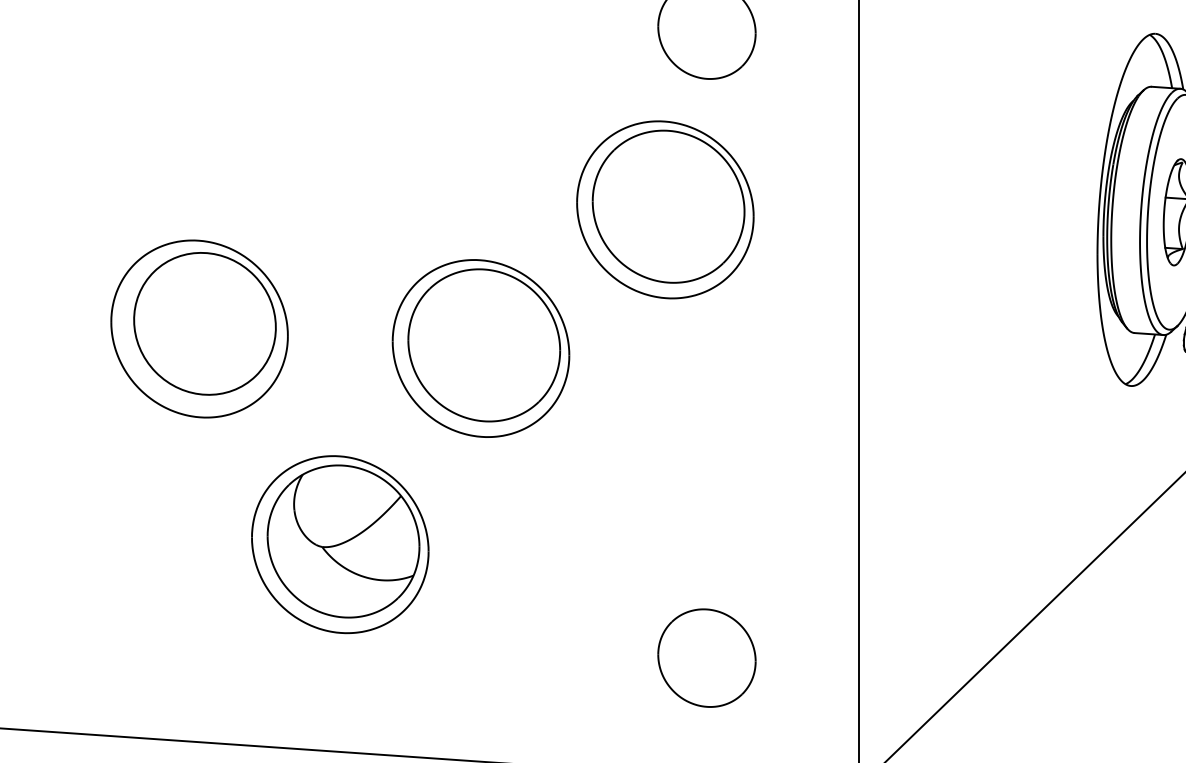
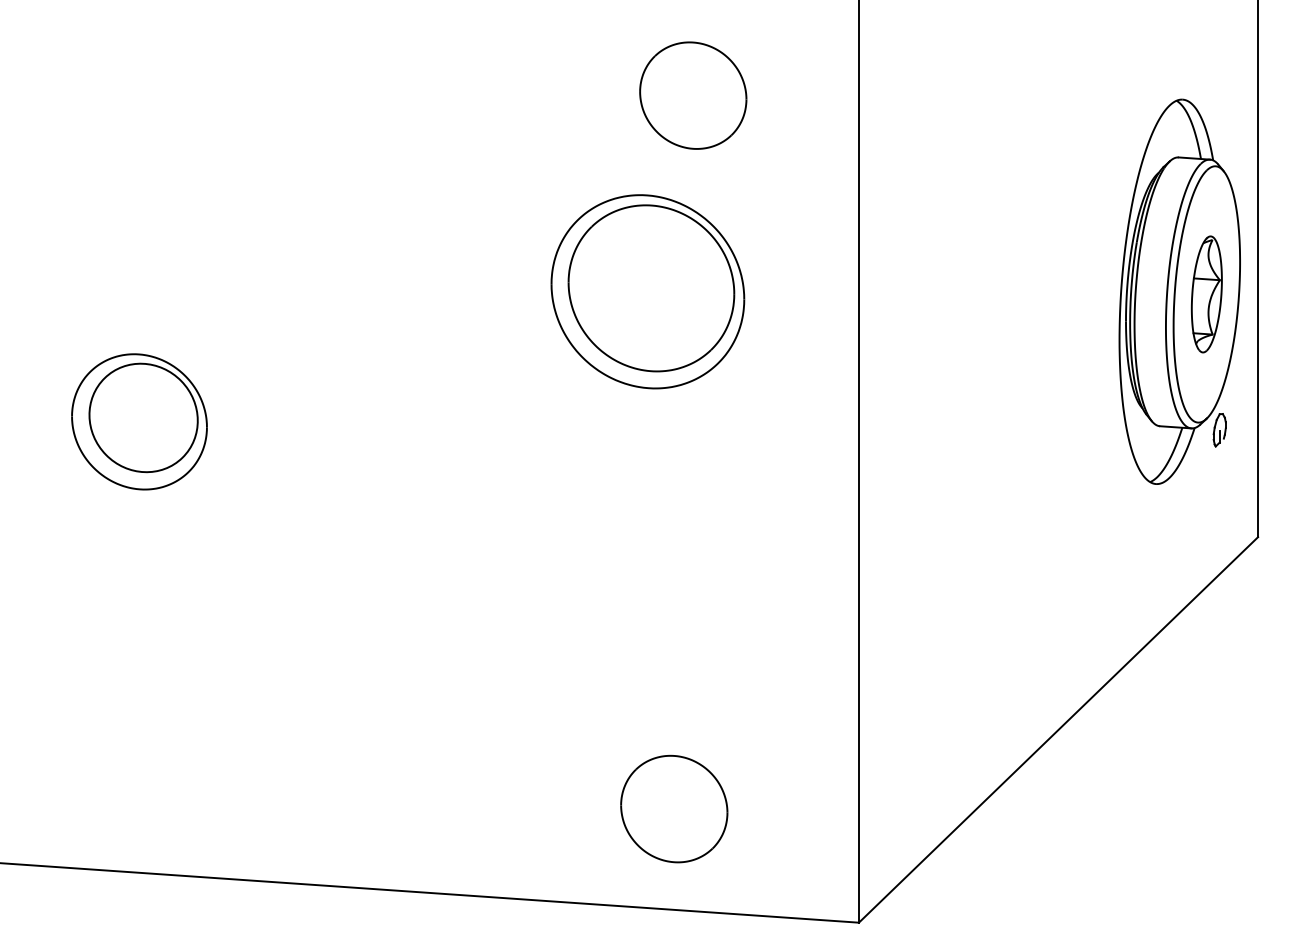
part: (199, 328) -> (139, 421), size x0.7
part: (480, 347) -> (446, 442), removed
part: (339, 544) -> (292, 656), removed
part: (707, 657) -> (674, 808), moved

